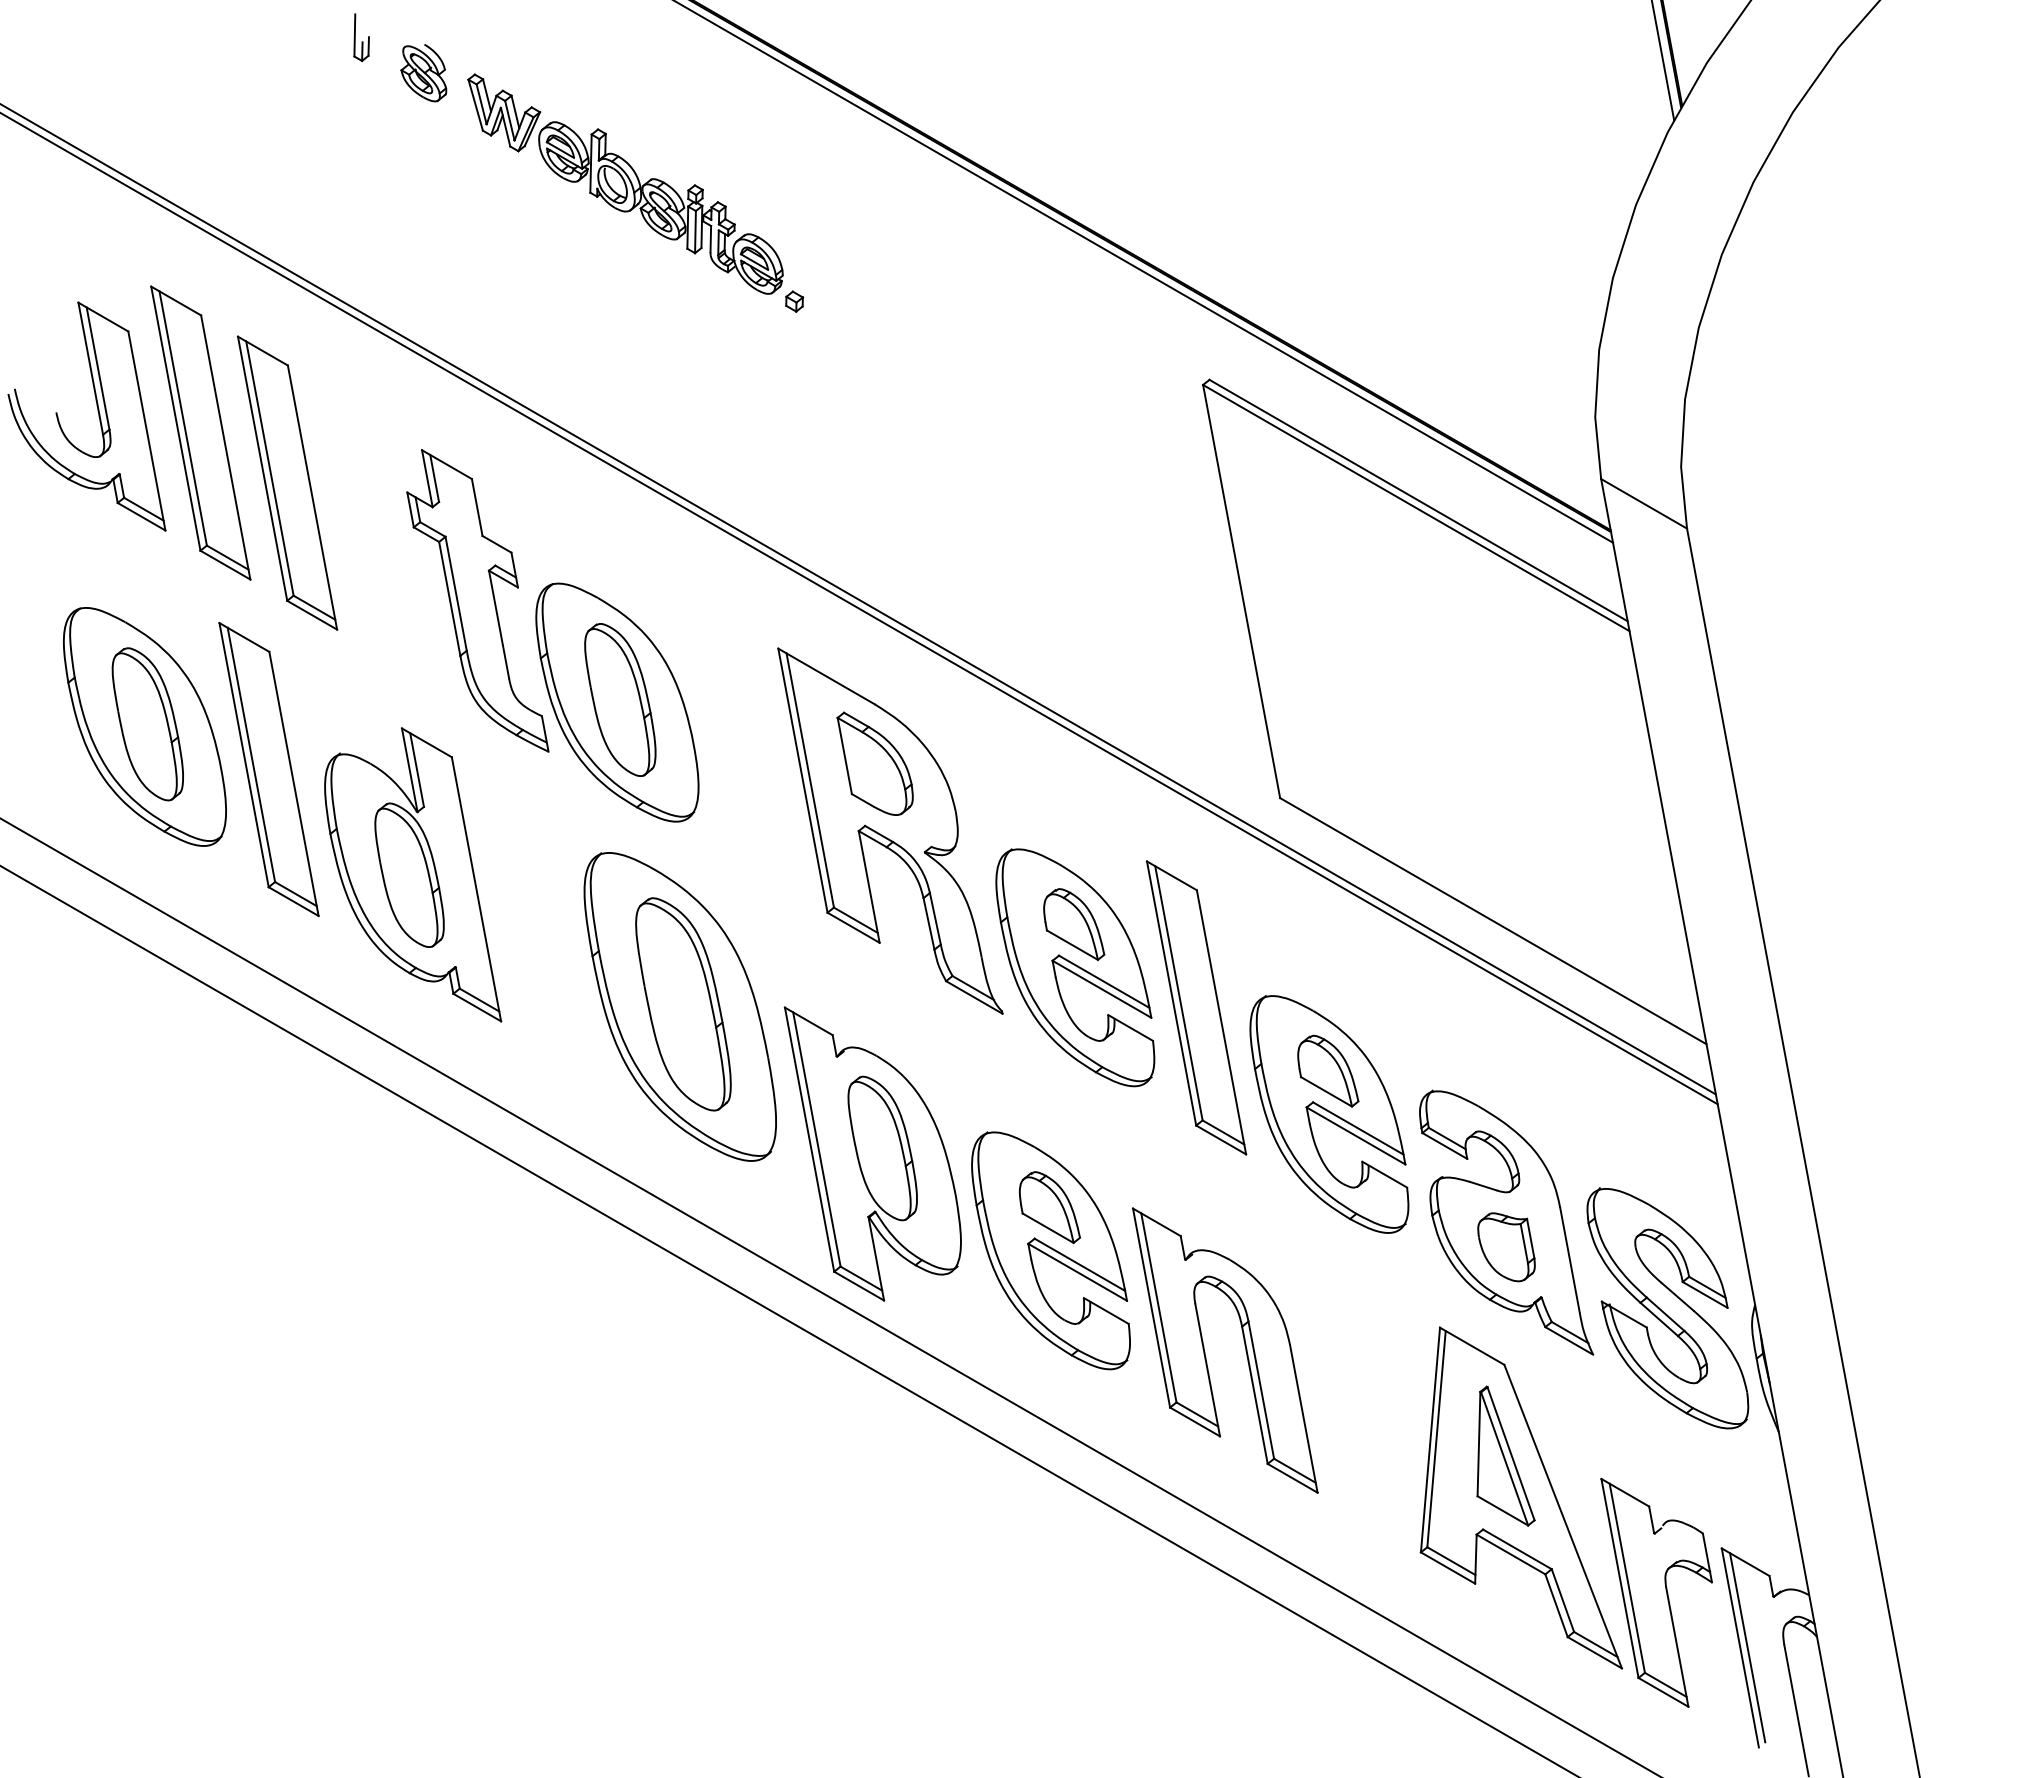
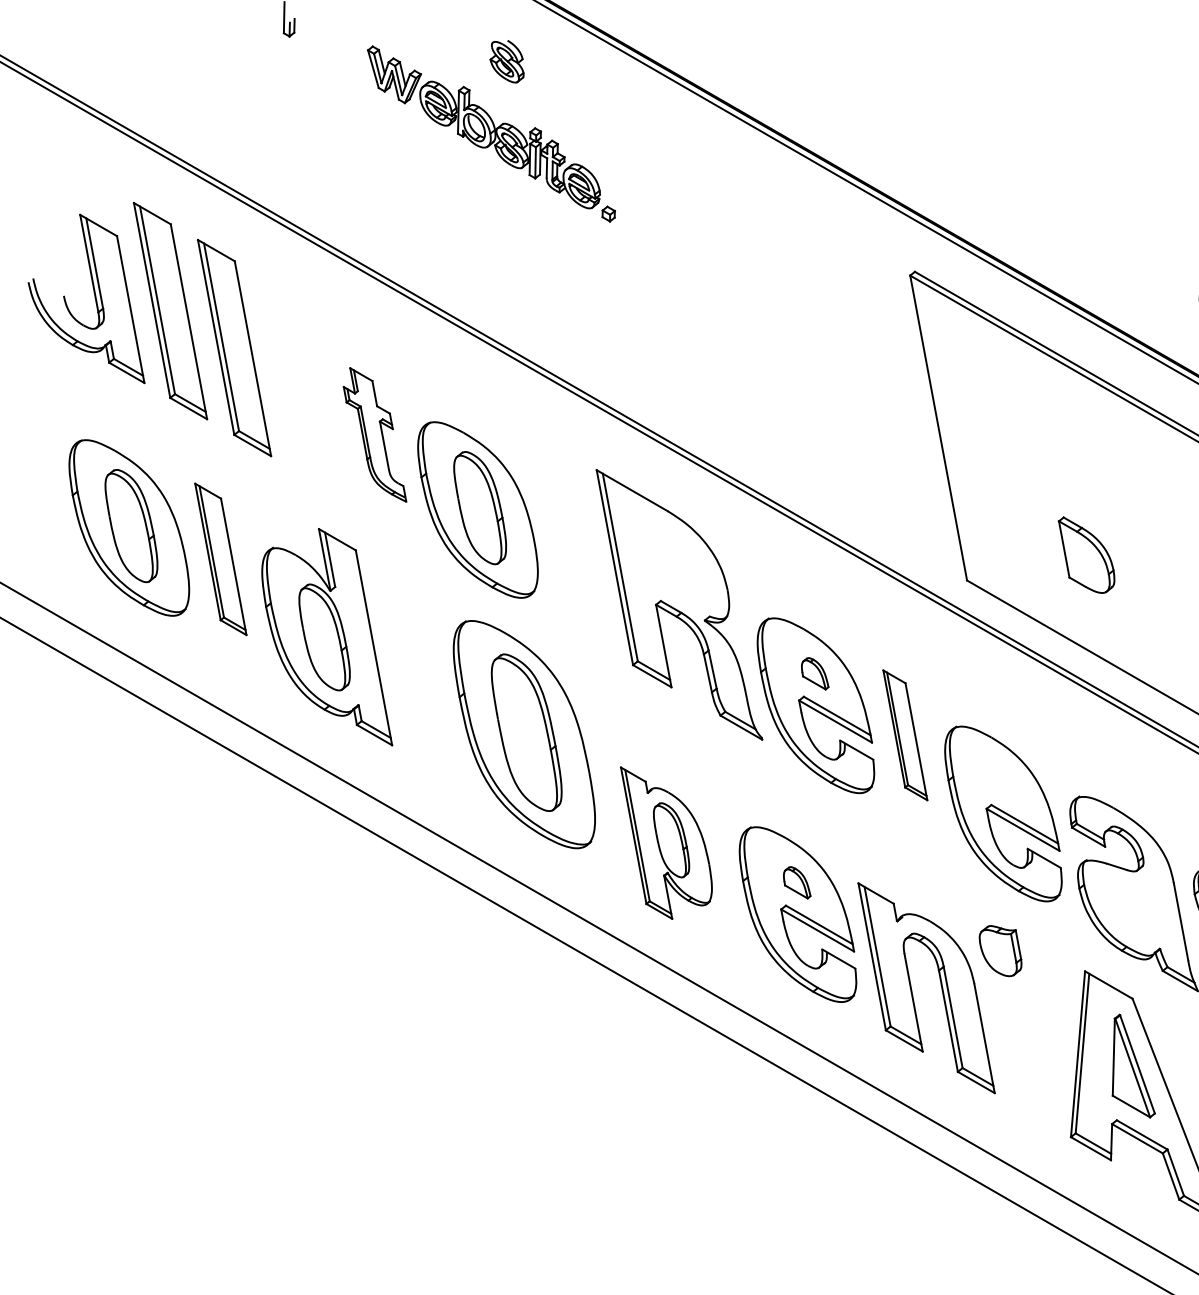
part: (423, 73) -> (506, 61), moved
part: (477, 600) -> (374, 434), size x0.6
part: (874, 763) -> (1086, 554), moved
part: (268, 769) -> (220, 559), size x0.7
part: (1074, 924) -> (815, 673), size x0.6
part: (1196, 1007) -> (905, 735), size x0.6
part: (1328, 1070) -> (1002, 781), removed
part: (872, 1153) -> (666, 842), size x0.7
part: (1049, 1207) -> (796, 882), size x0.6
part: (1506, 1247) -> (1000, 951), moved

